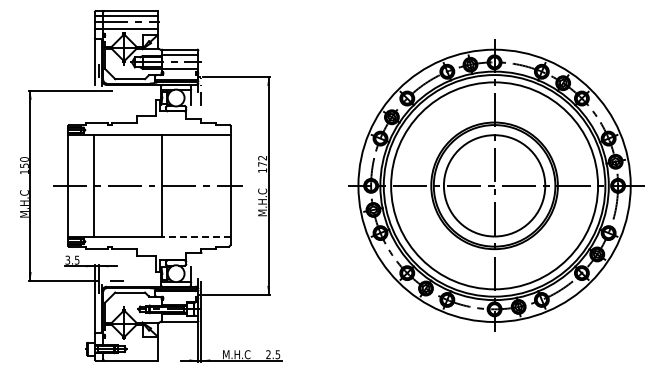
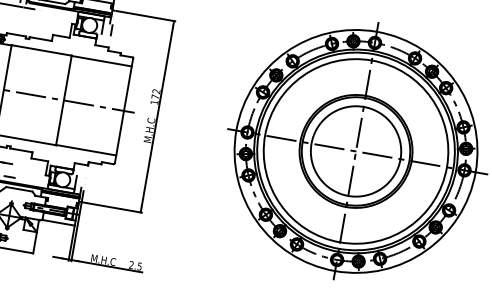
line: (195, 236) -> (85, 150), dashed -> solid

